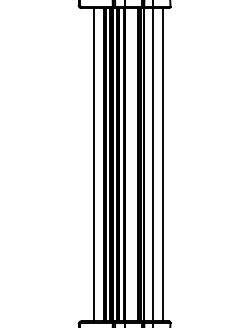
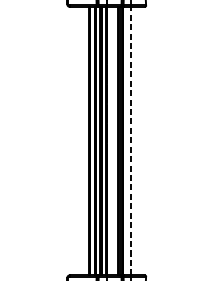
line: (94, 164) -> (80, 140), removed
line: (153, 164) -> (131, 140), solid -> dashed
line: (162, 164) -> (139, 140), removed

